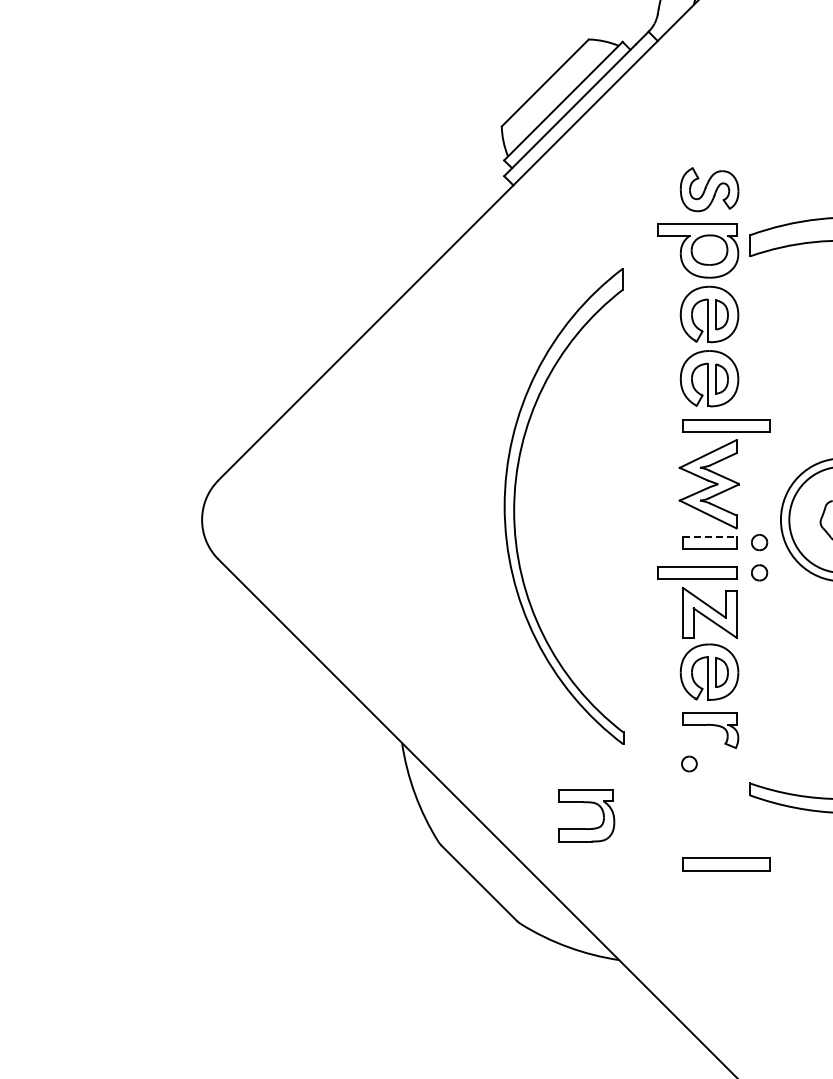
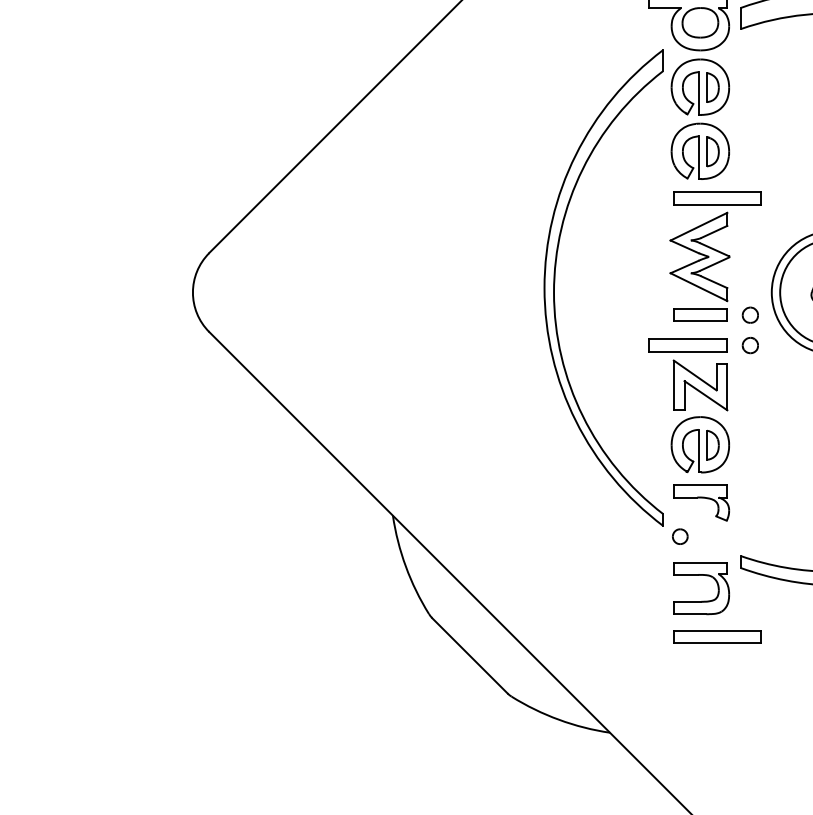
part: (515, 506) -> (555, 288), moved
line: (709, 536) -> (700, 309), dashed -> solid
part: (586, 803) -> (701, 576), moved

